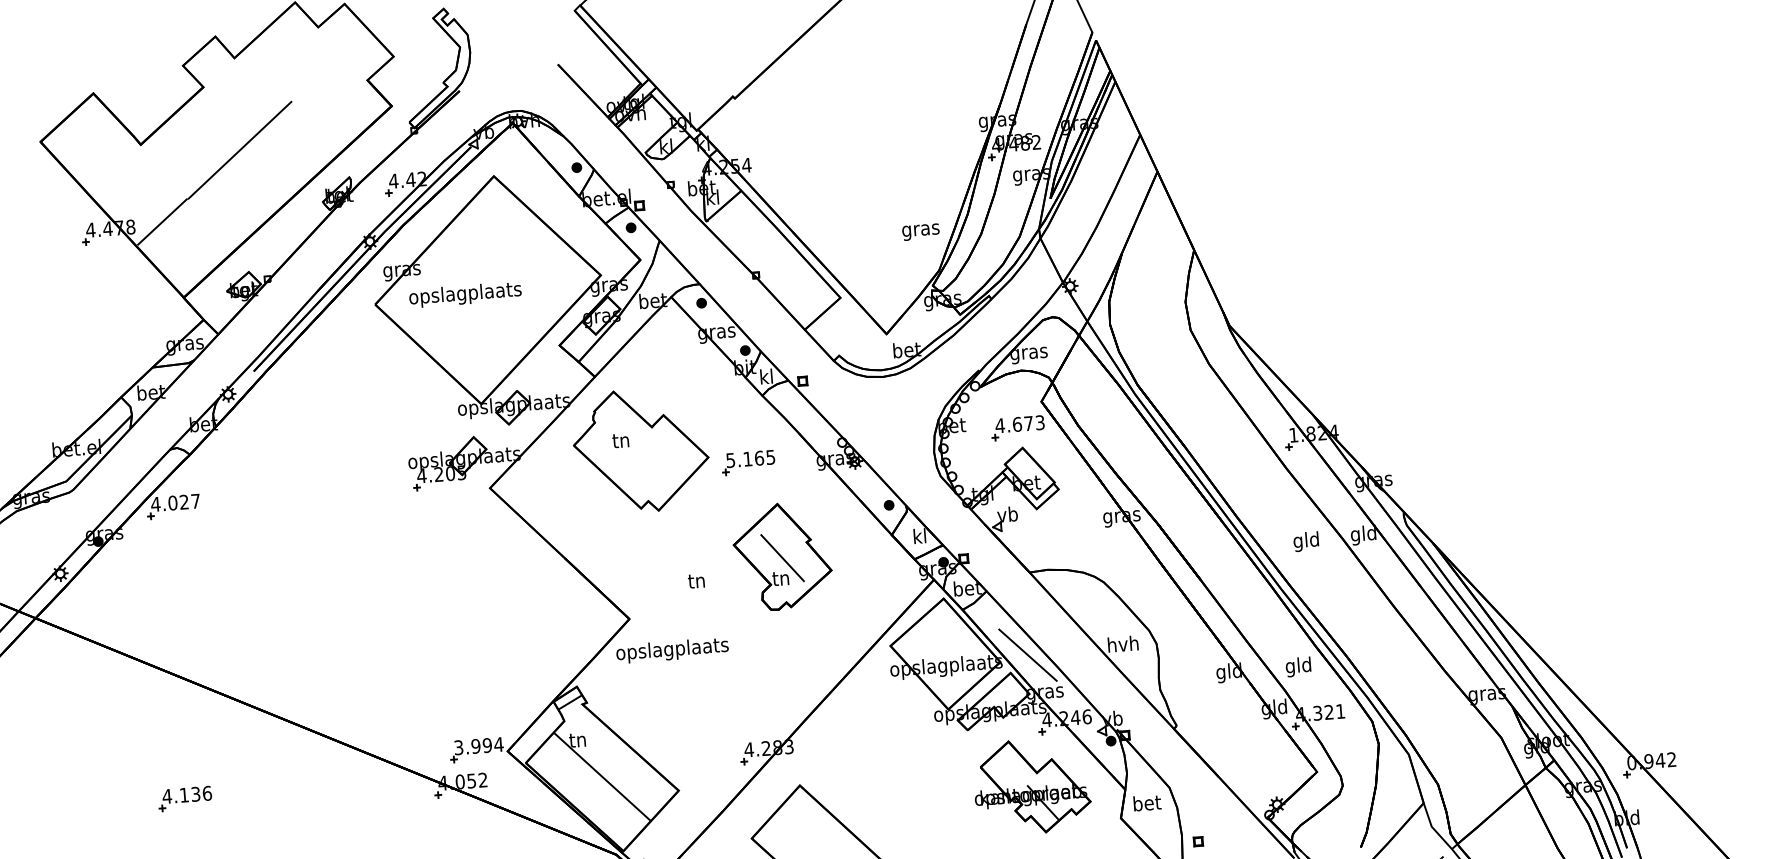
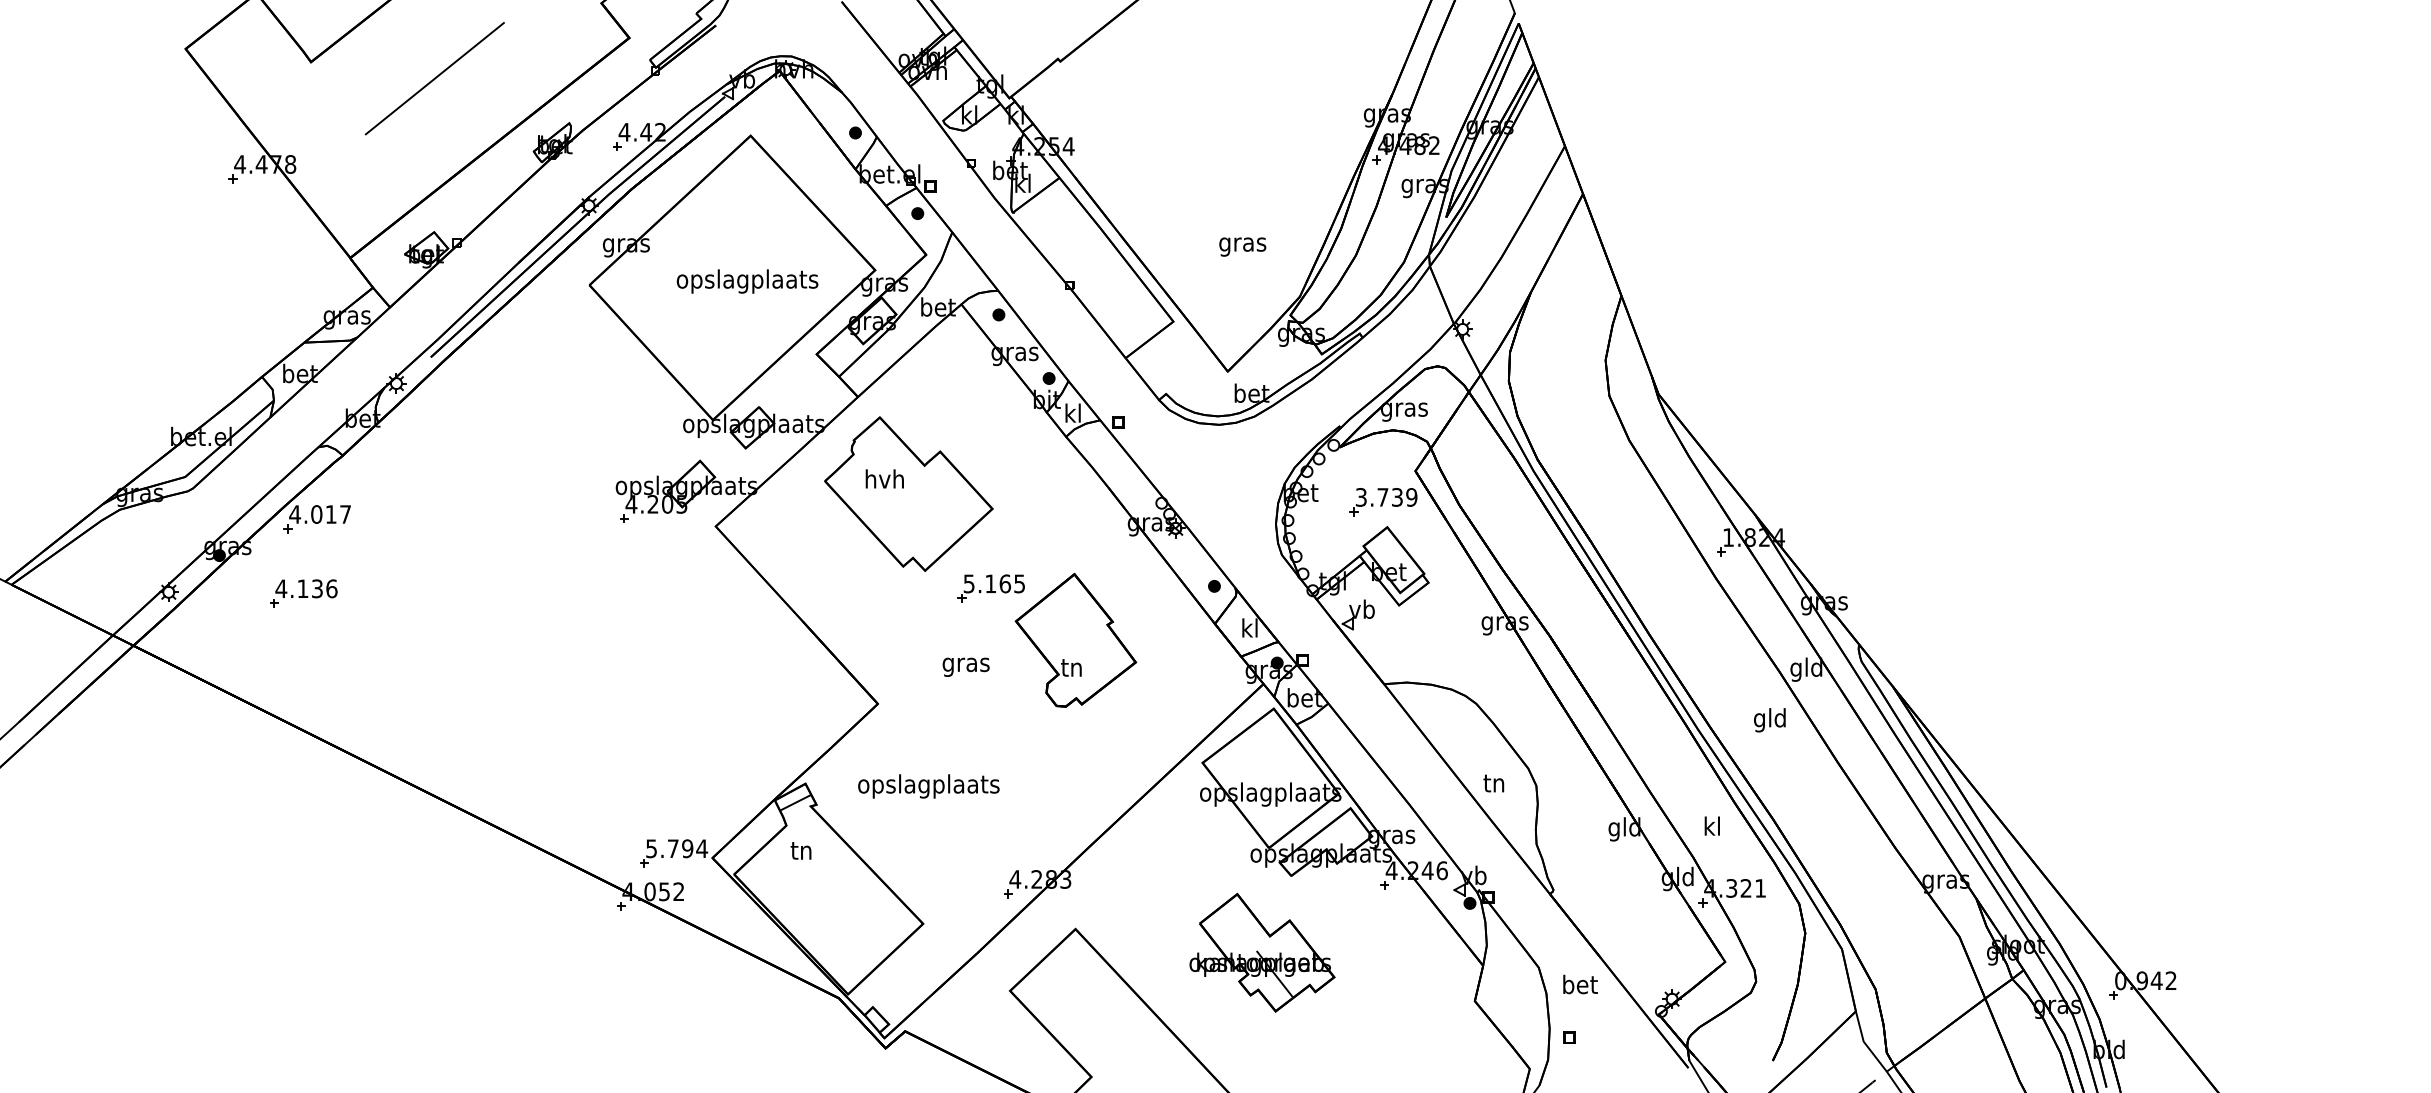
line: (162, 222) -> (330, 161), removed
text: (920, 231) -> (1242, 246), moved
text: (465, 294) -> (747, 281), moved
text: (1020, 424) -> (1386, 497), 4.673 -> 3.739
text: (620, 439) -> (884, 478), tn -> hvh
part: (747, 462) -> (990, 588), moved
text: (183, 502) -> (330, 514), 4.027 -> 4.017
text: (1305, 541) -> (1769, 720), moved
line: (782, 558) -> (1075, 642), removed
text: (696, 583) -> (965, 665), tn -> gras
text: (1123, 643) -> (1494, 782), hvh -> tn
text: (672, 650) -> (928, 786), moved
line: (1027, 655) -> (1373, 787), removed
text: (1298, 666) -> (1711, 828), gld -> kl
text: (467, 746) -> (662, 848), 3.994 -> 5.794
line: (602, 776) -> (828, 898), removed
part: (1032, 786) -> (1262, 952), moved
part: (185, 798) -> (303, 593), moved
text: (1147, 803) -> (1580, 984), moved

